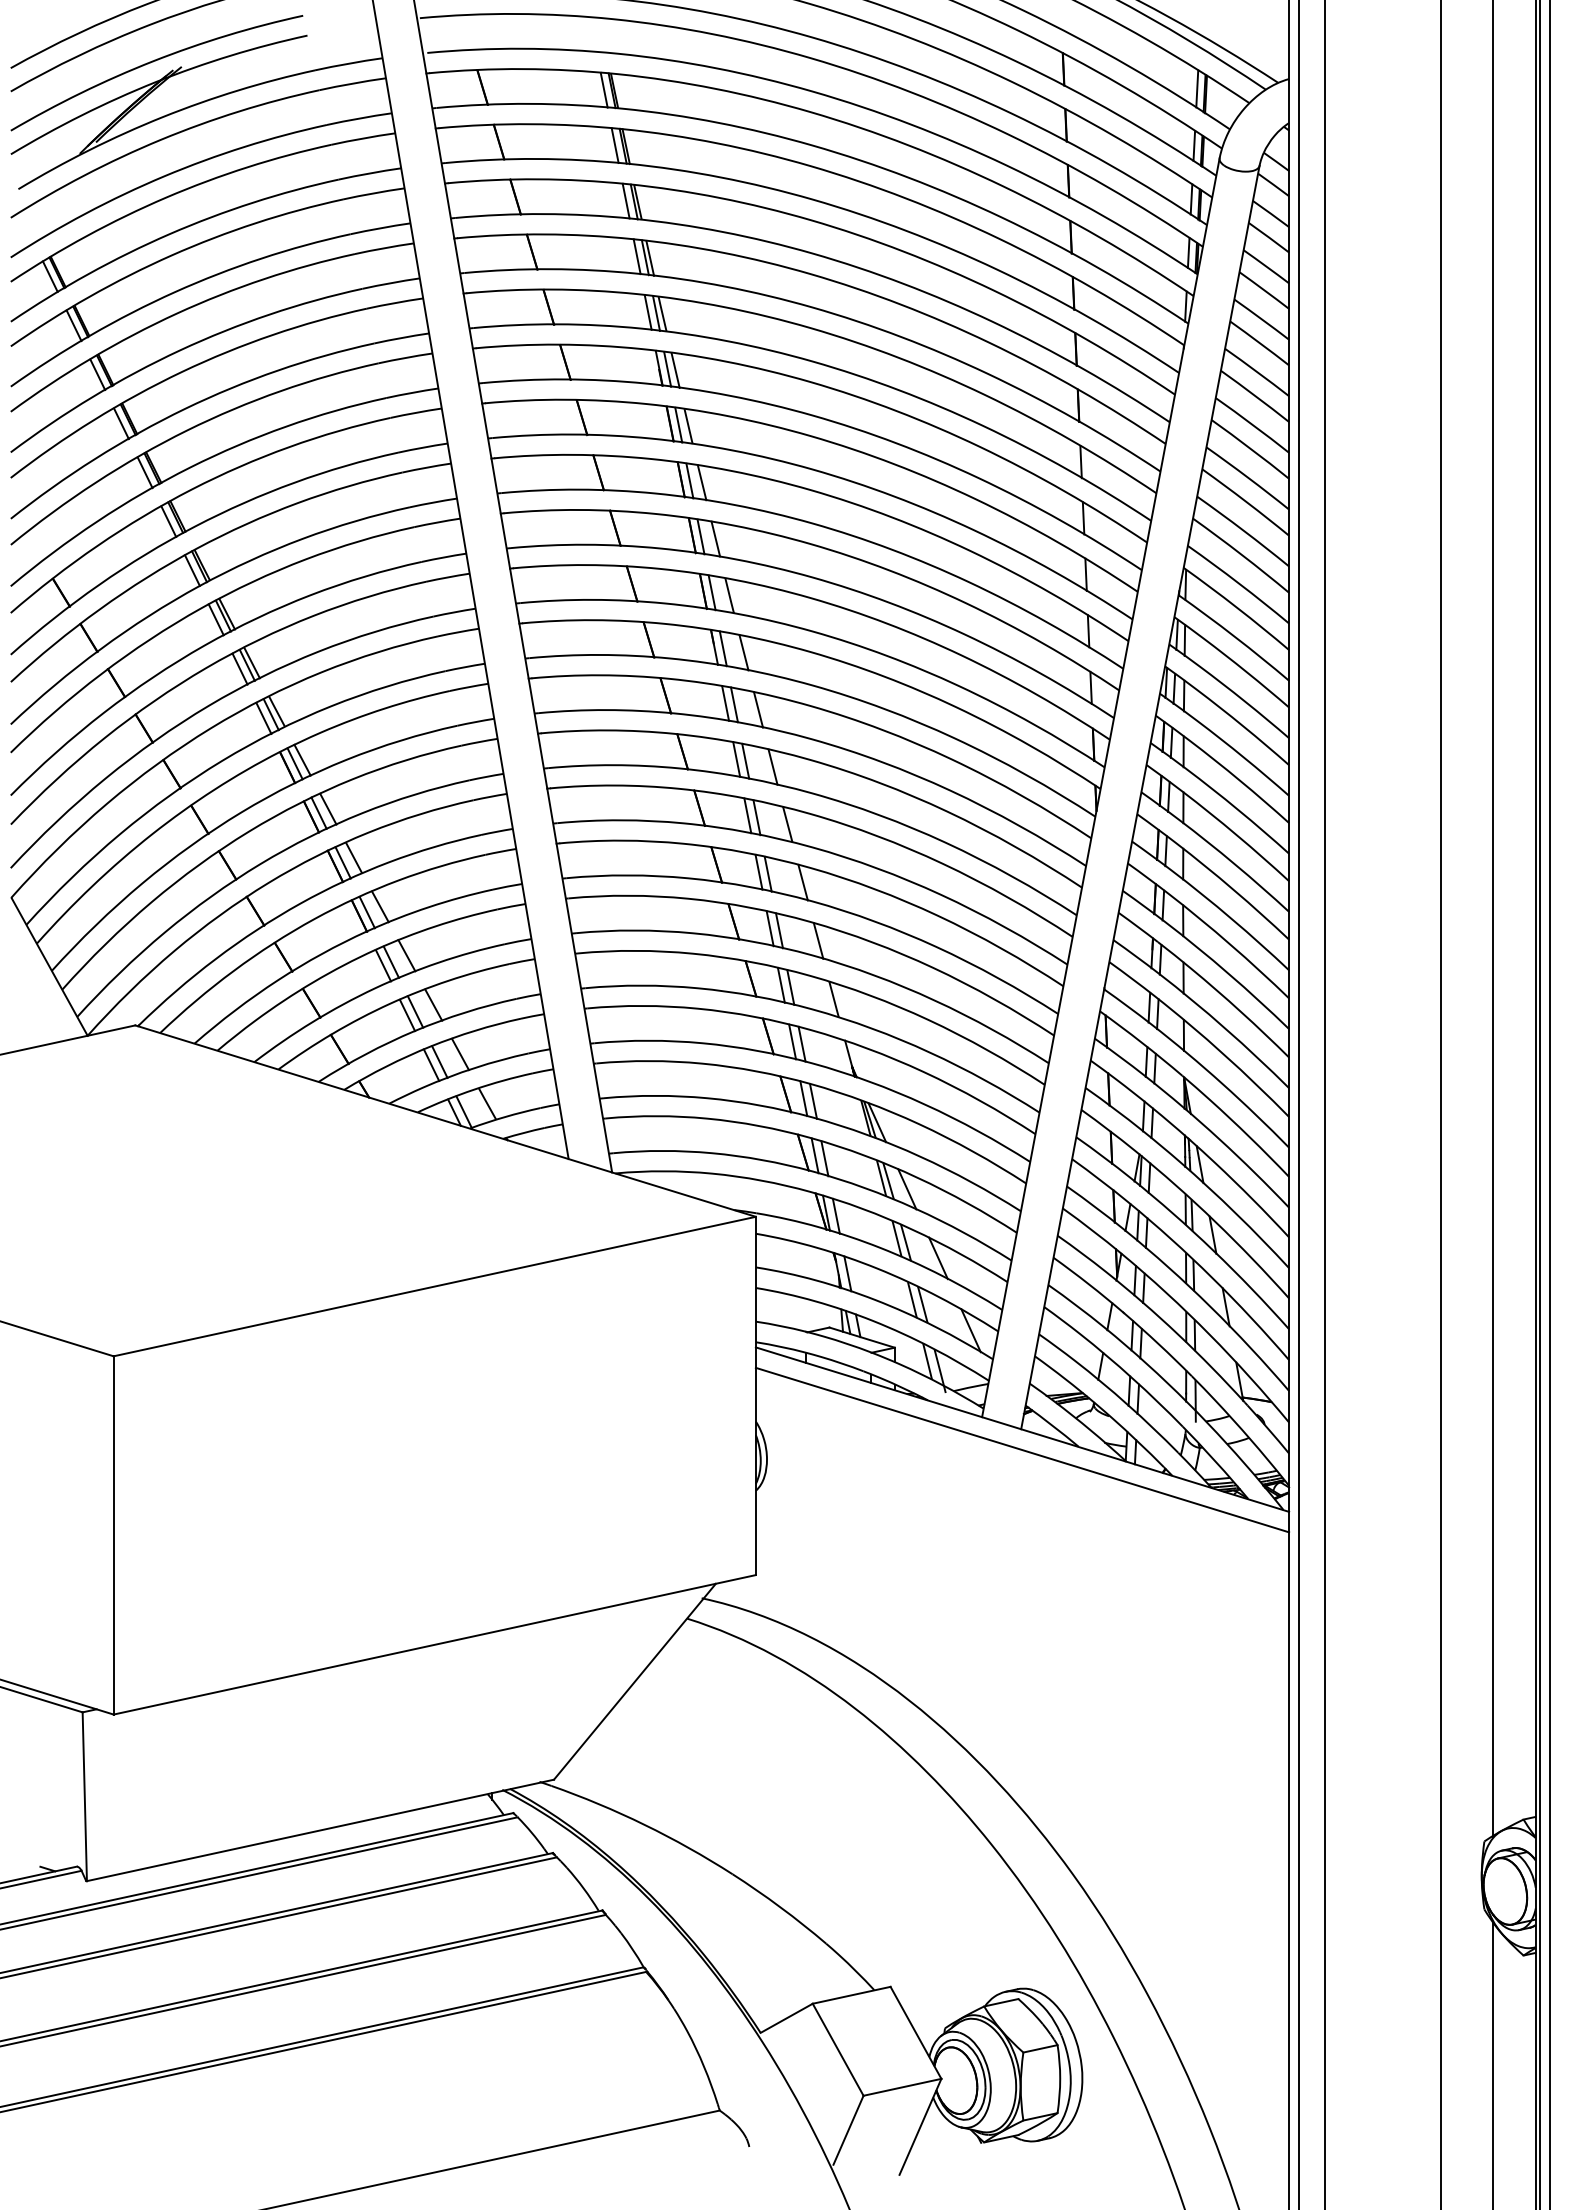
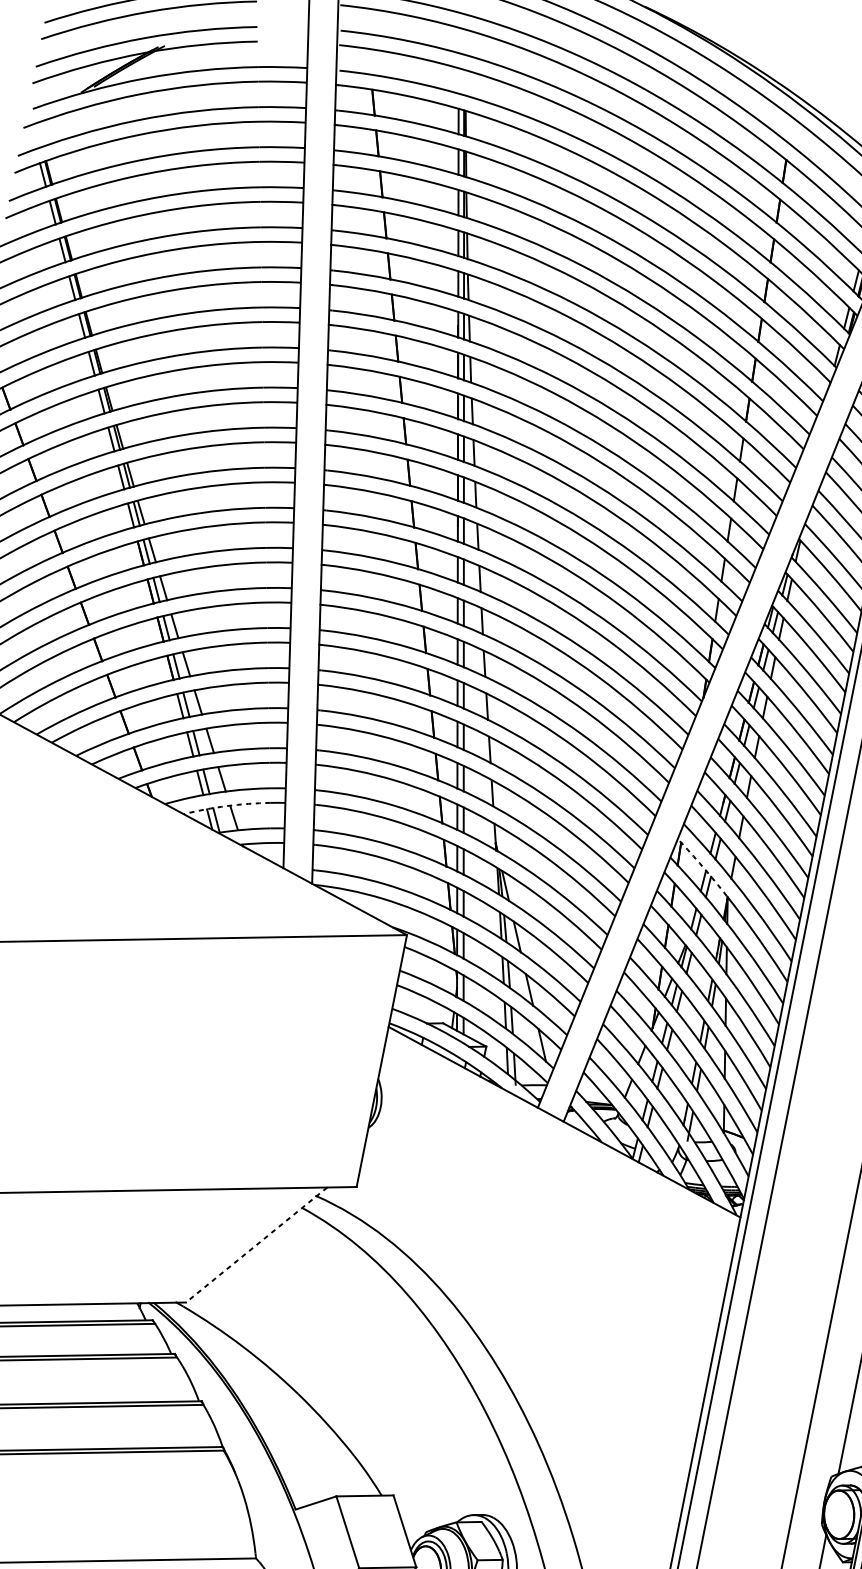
arc: (1141, 1042) -> (702, 866), solid -> dashed
arc: (474, 1089) -> (227, 806), solid -> dashed
line: (1022, 1449) -> (561, 1136), removed
line: (634, 1682) -> (256, 1245), solid -> dashed

